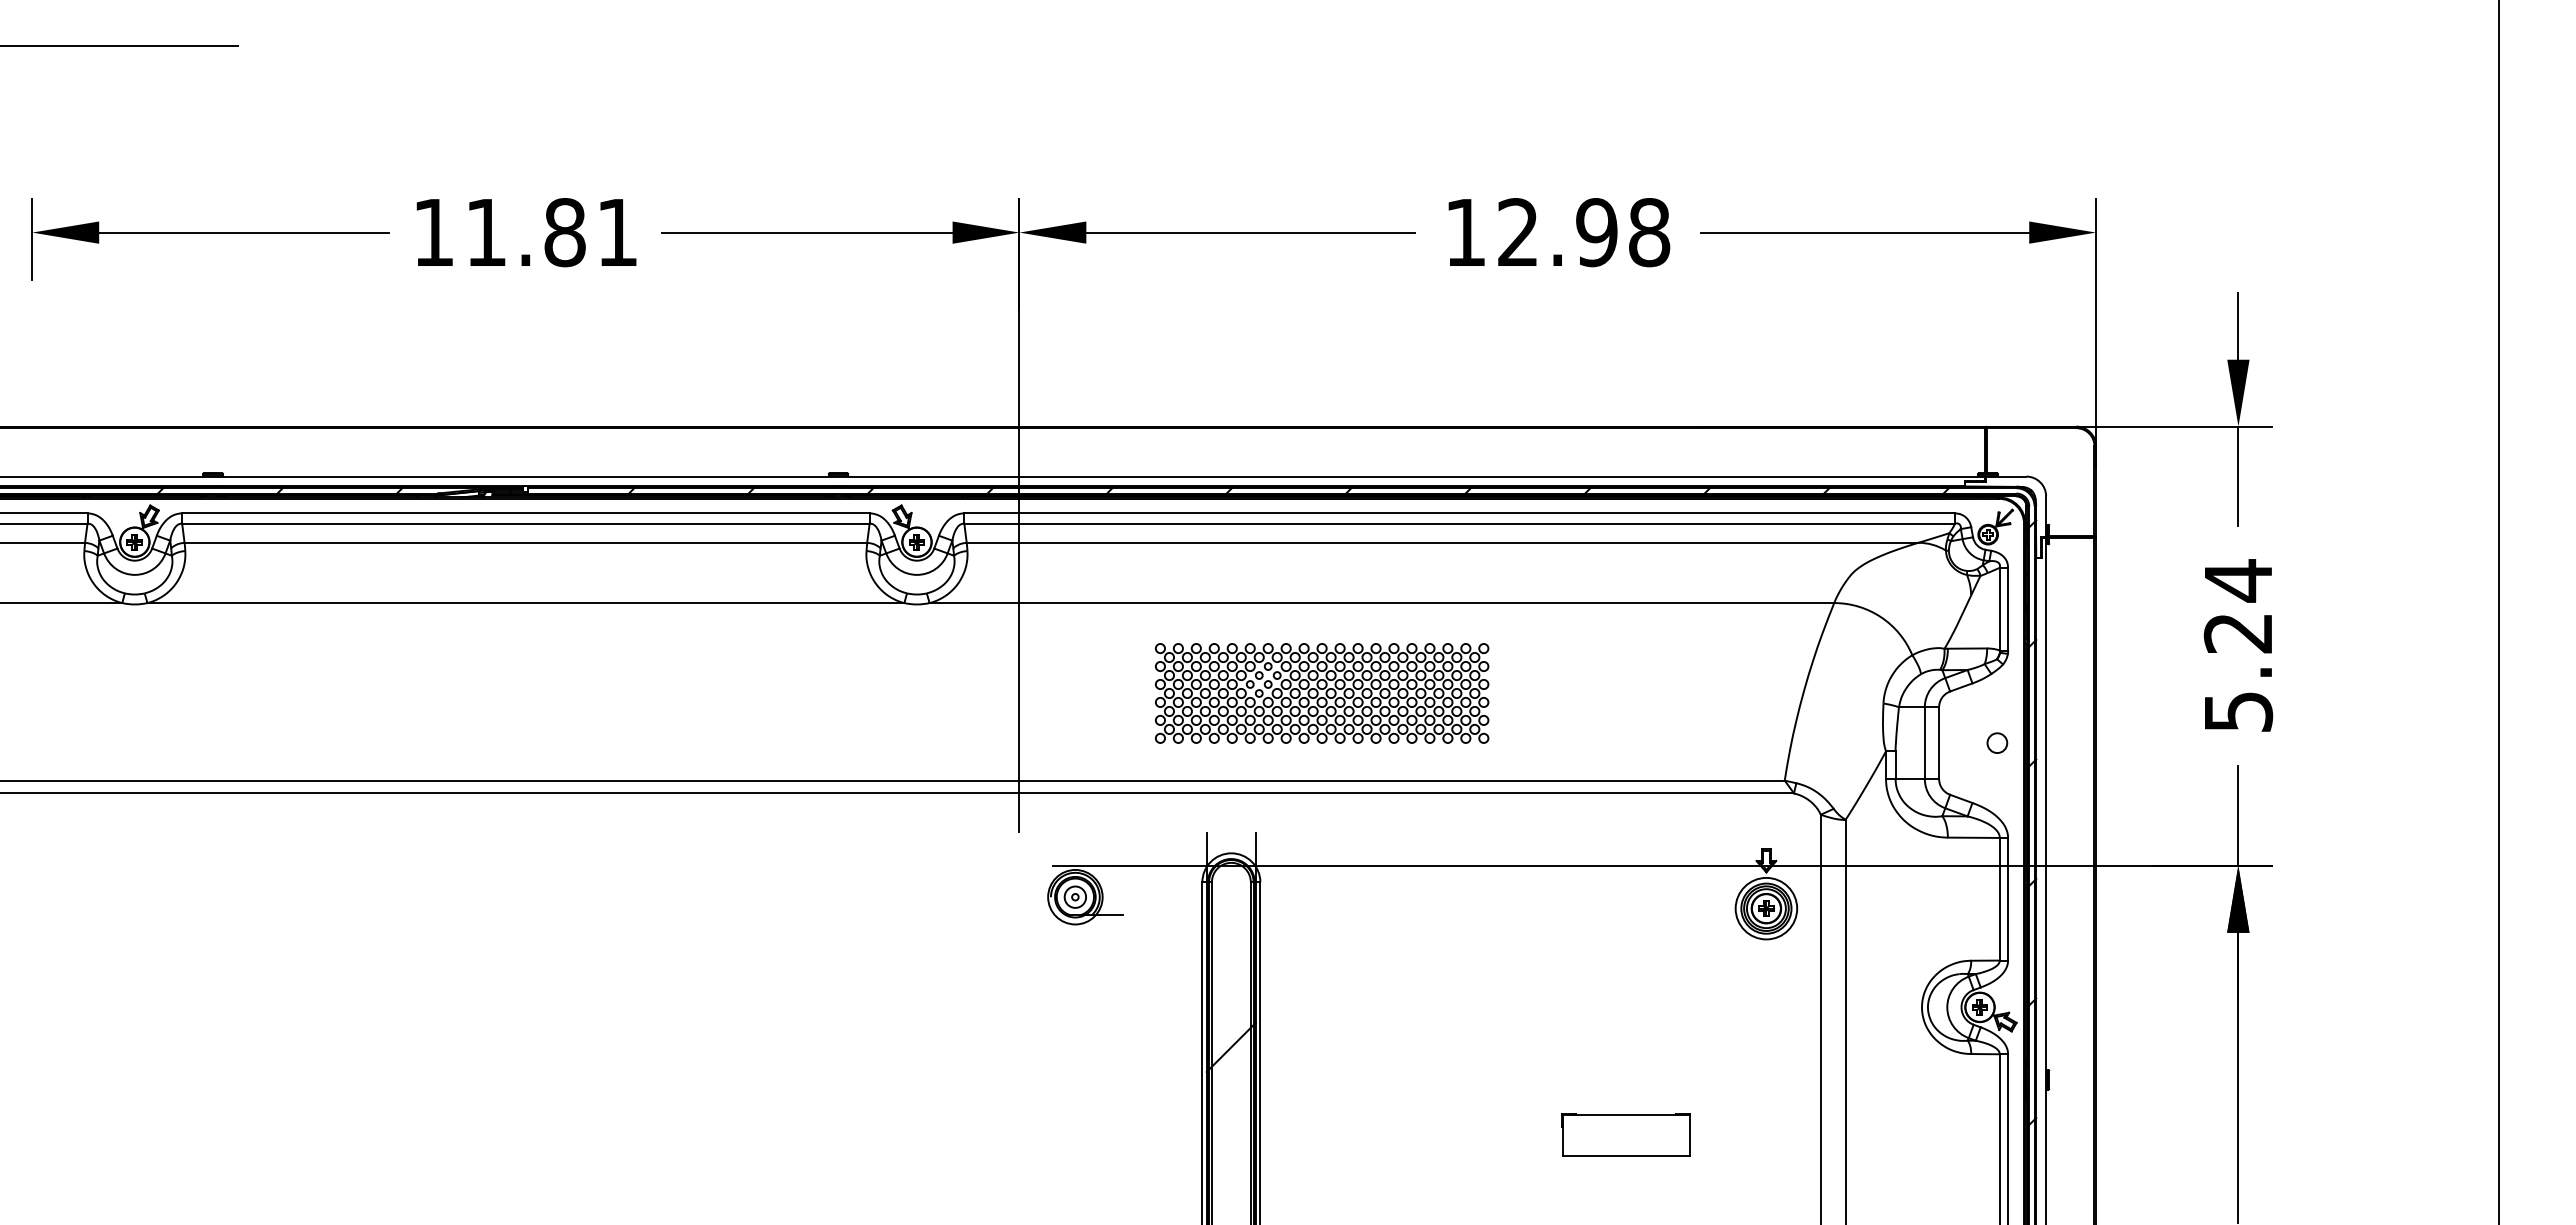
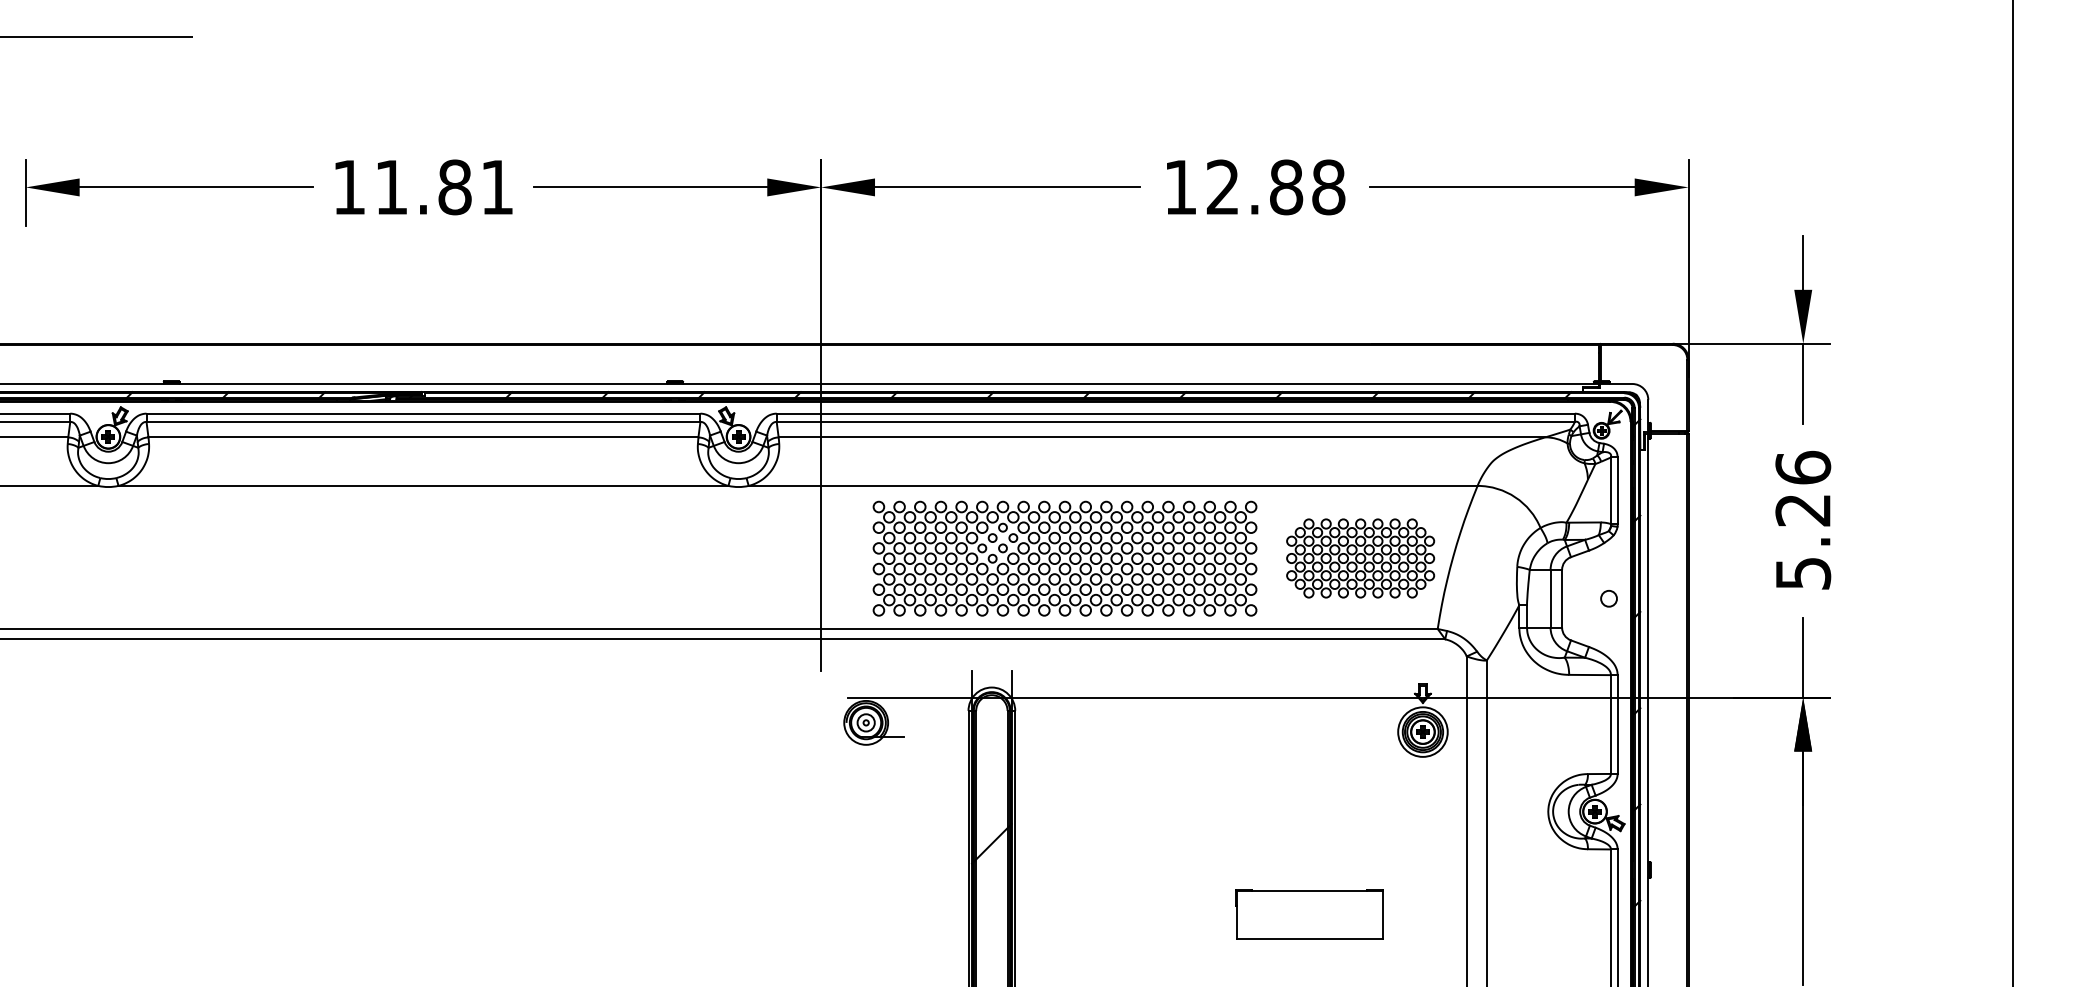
text: (1596, 232) -> (1286, 187), 12.98 -> 12.88
text: (2238, 580) -> (1803, 467), 5.24 -> 5.26
part: (1688, 692) -> (1360, 557), added
part: (1321, 693) -> (1064, 558), size x1.43
part: (1625, 1134) -> (1309, 914), size x1.43

